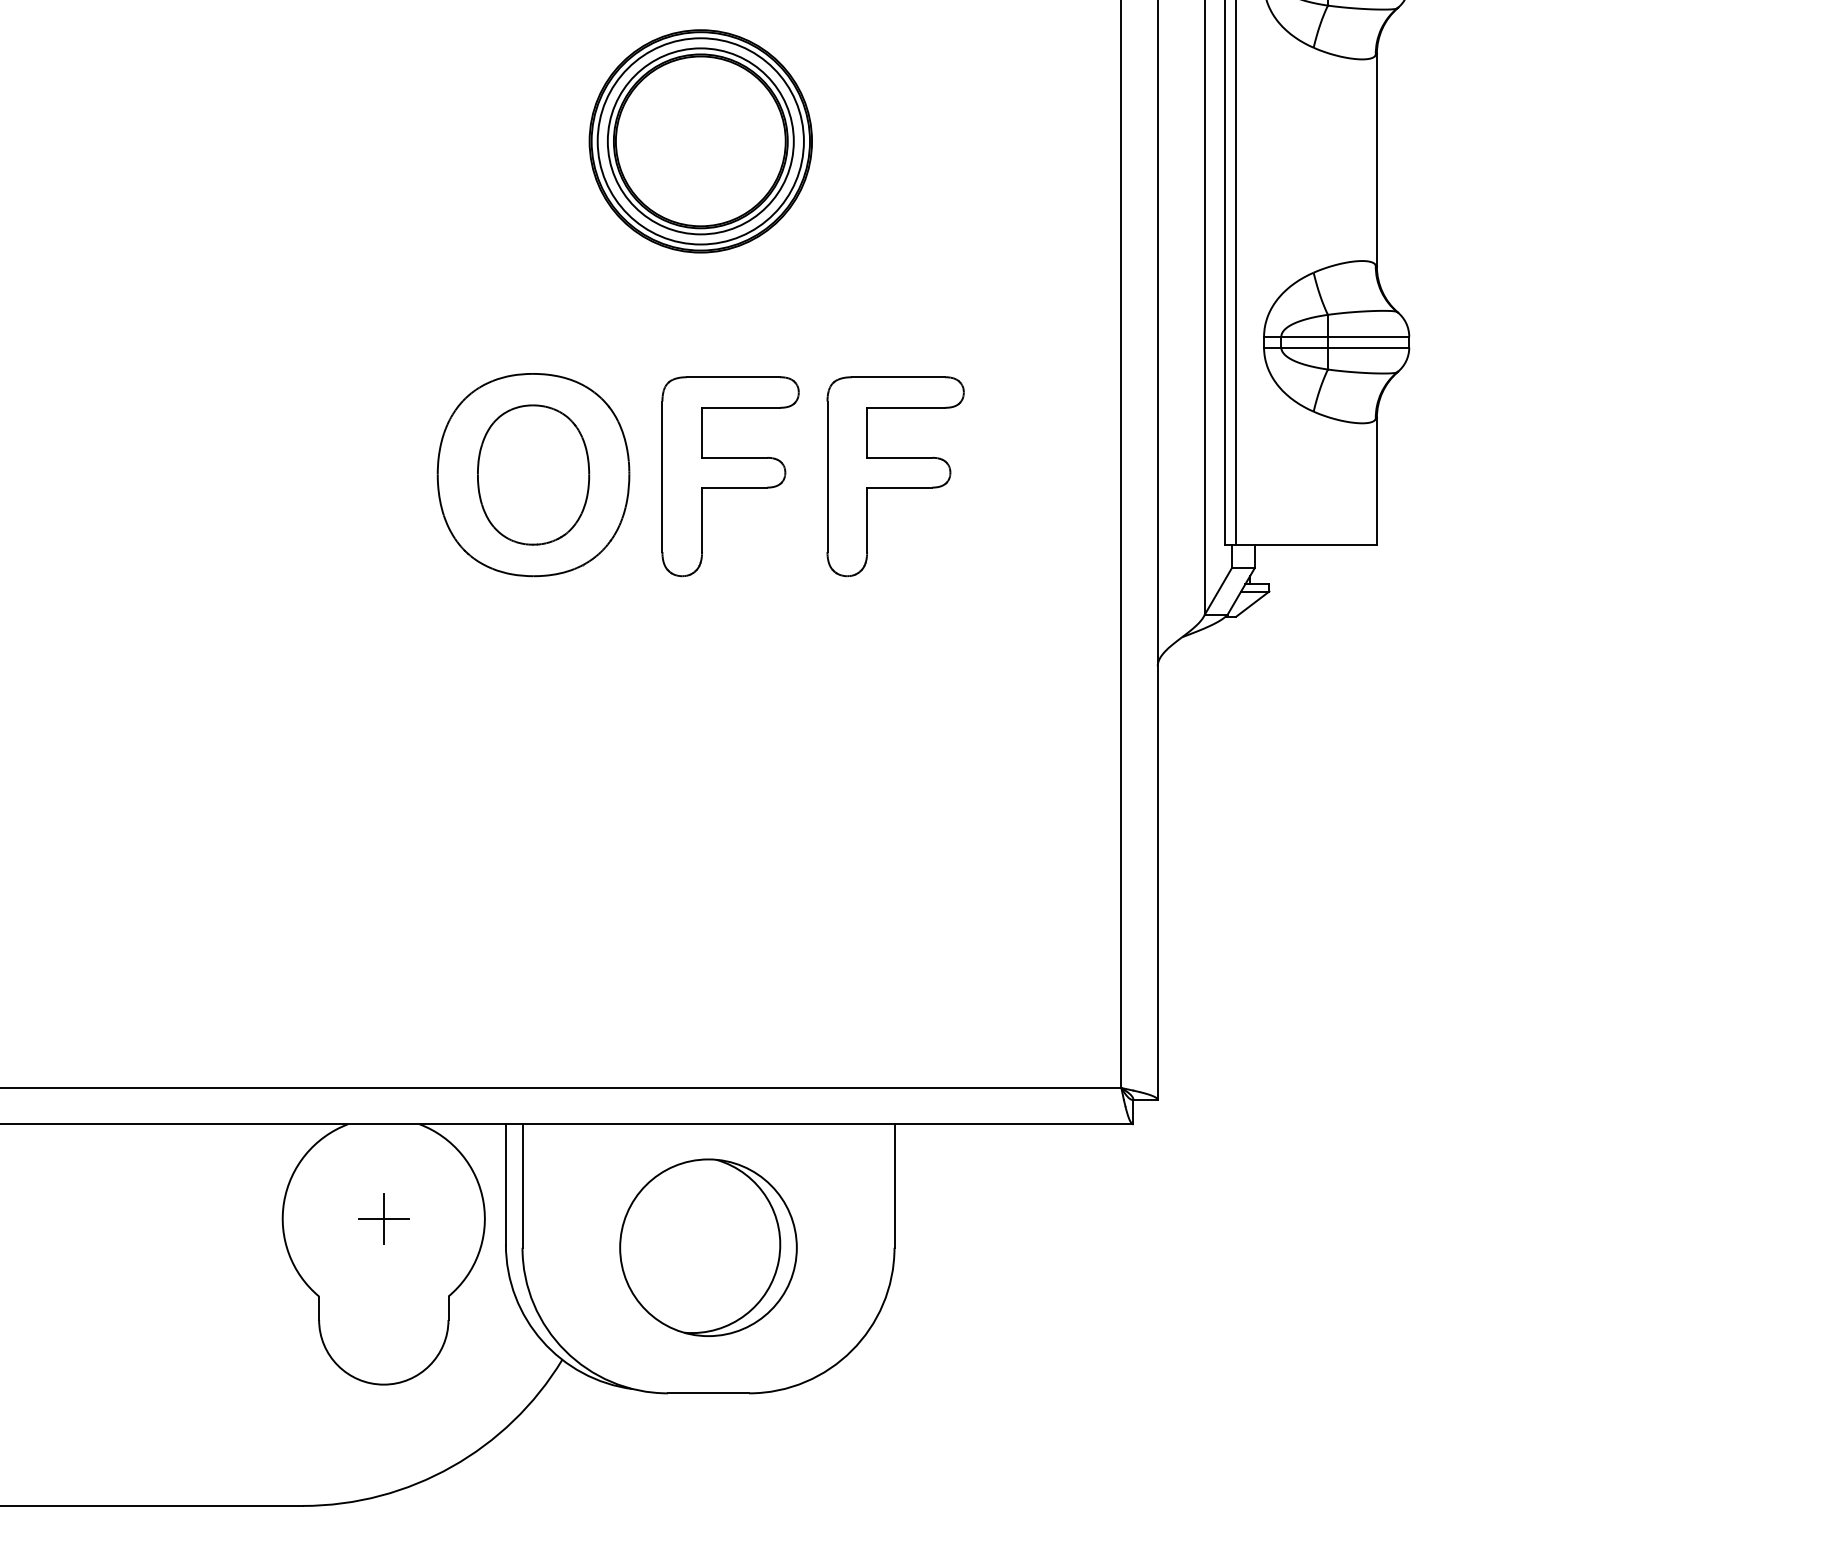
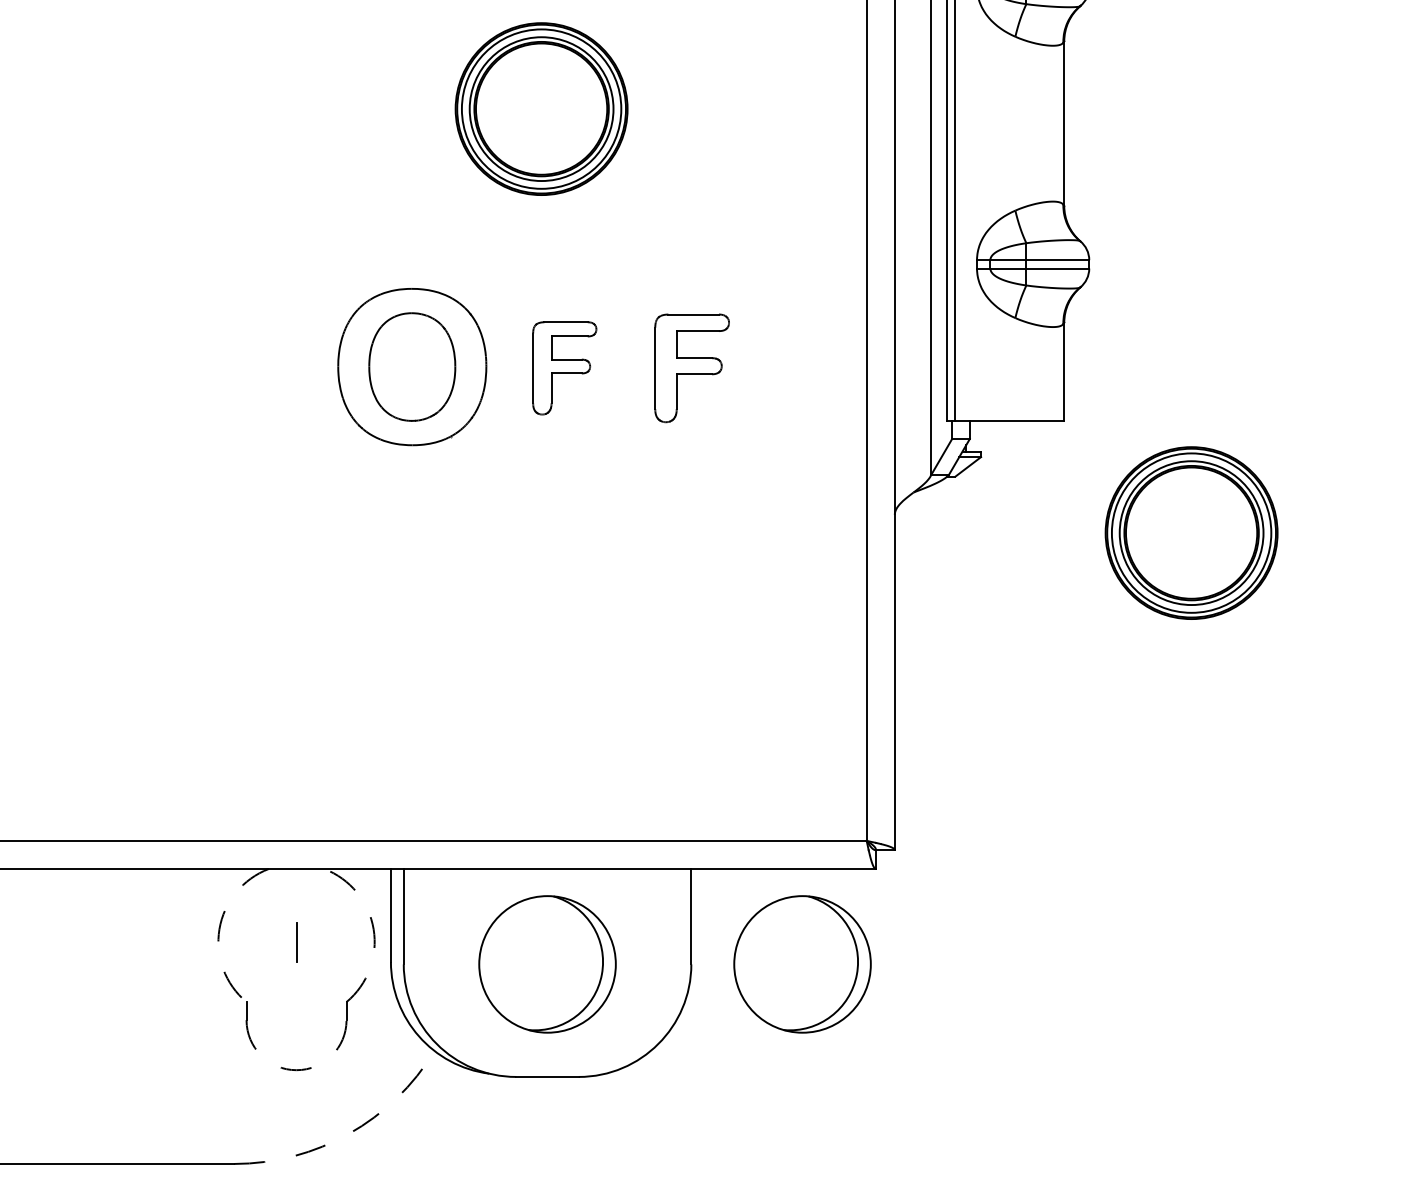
part: (730, 476) -> (564, 368), size x0.6
part: (894, 476) -> (691, 368), size x0.7
part: (1541, 689) -> (1191, 532), added
arc: (284, 1202) -> (219, 929), solid -> dashed
arc: (483, 1202) -> (373, 929), solid -> dashed
line: (383, 1219) -> (296, 942), removed
part: (1038, 1247) -> (802, 964), added
arc: (383, 1385) -> (296, 1070), solid -> dashed
arc: (452, 1466) -> (349, 1133), solid -> dashed

